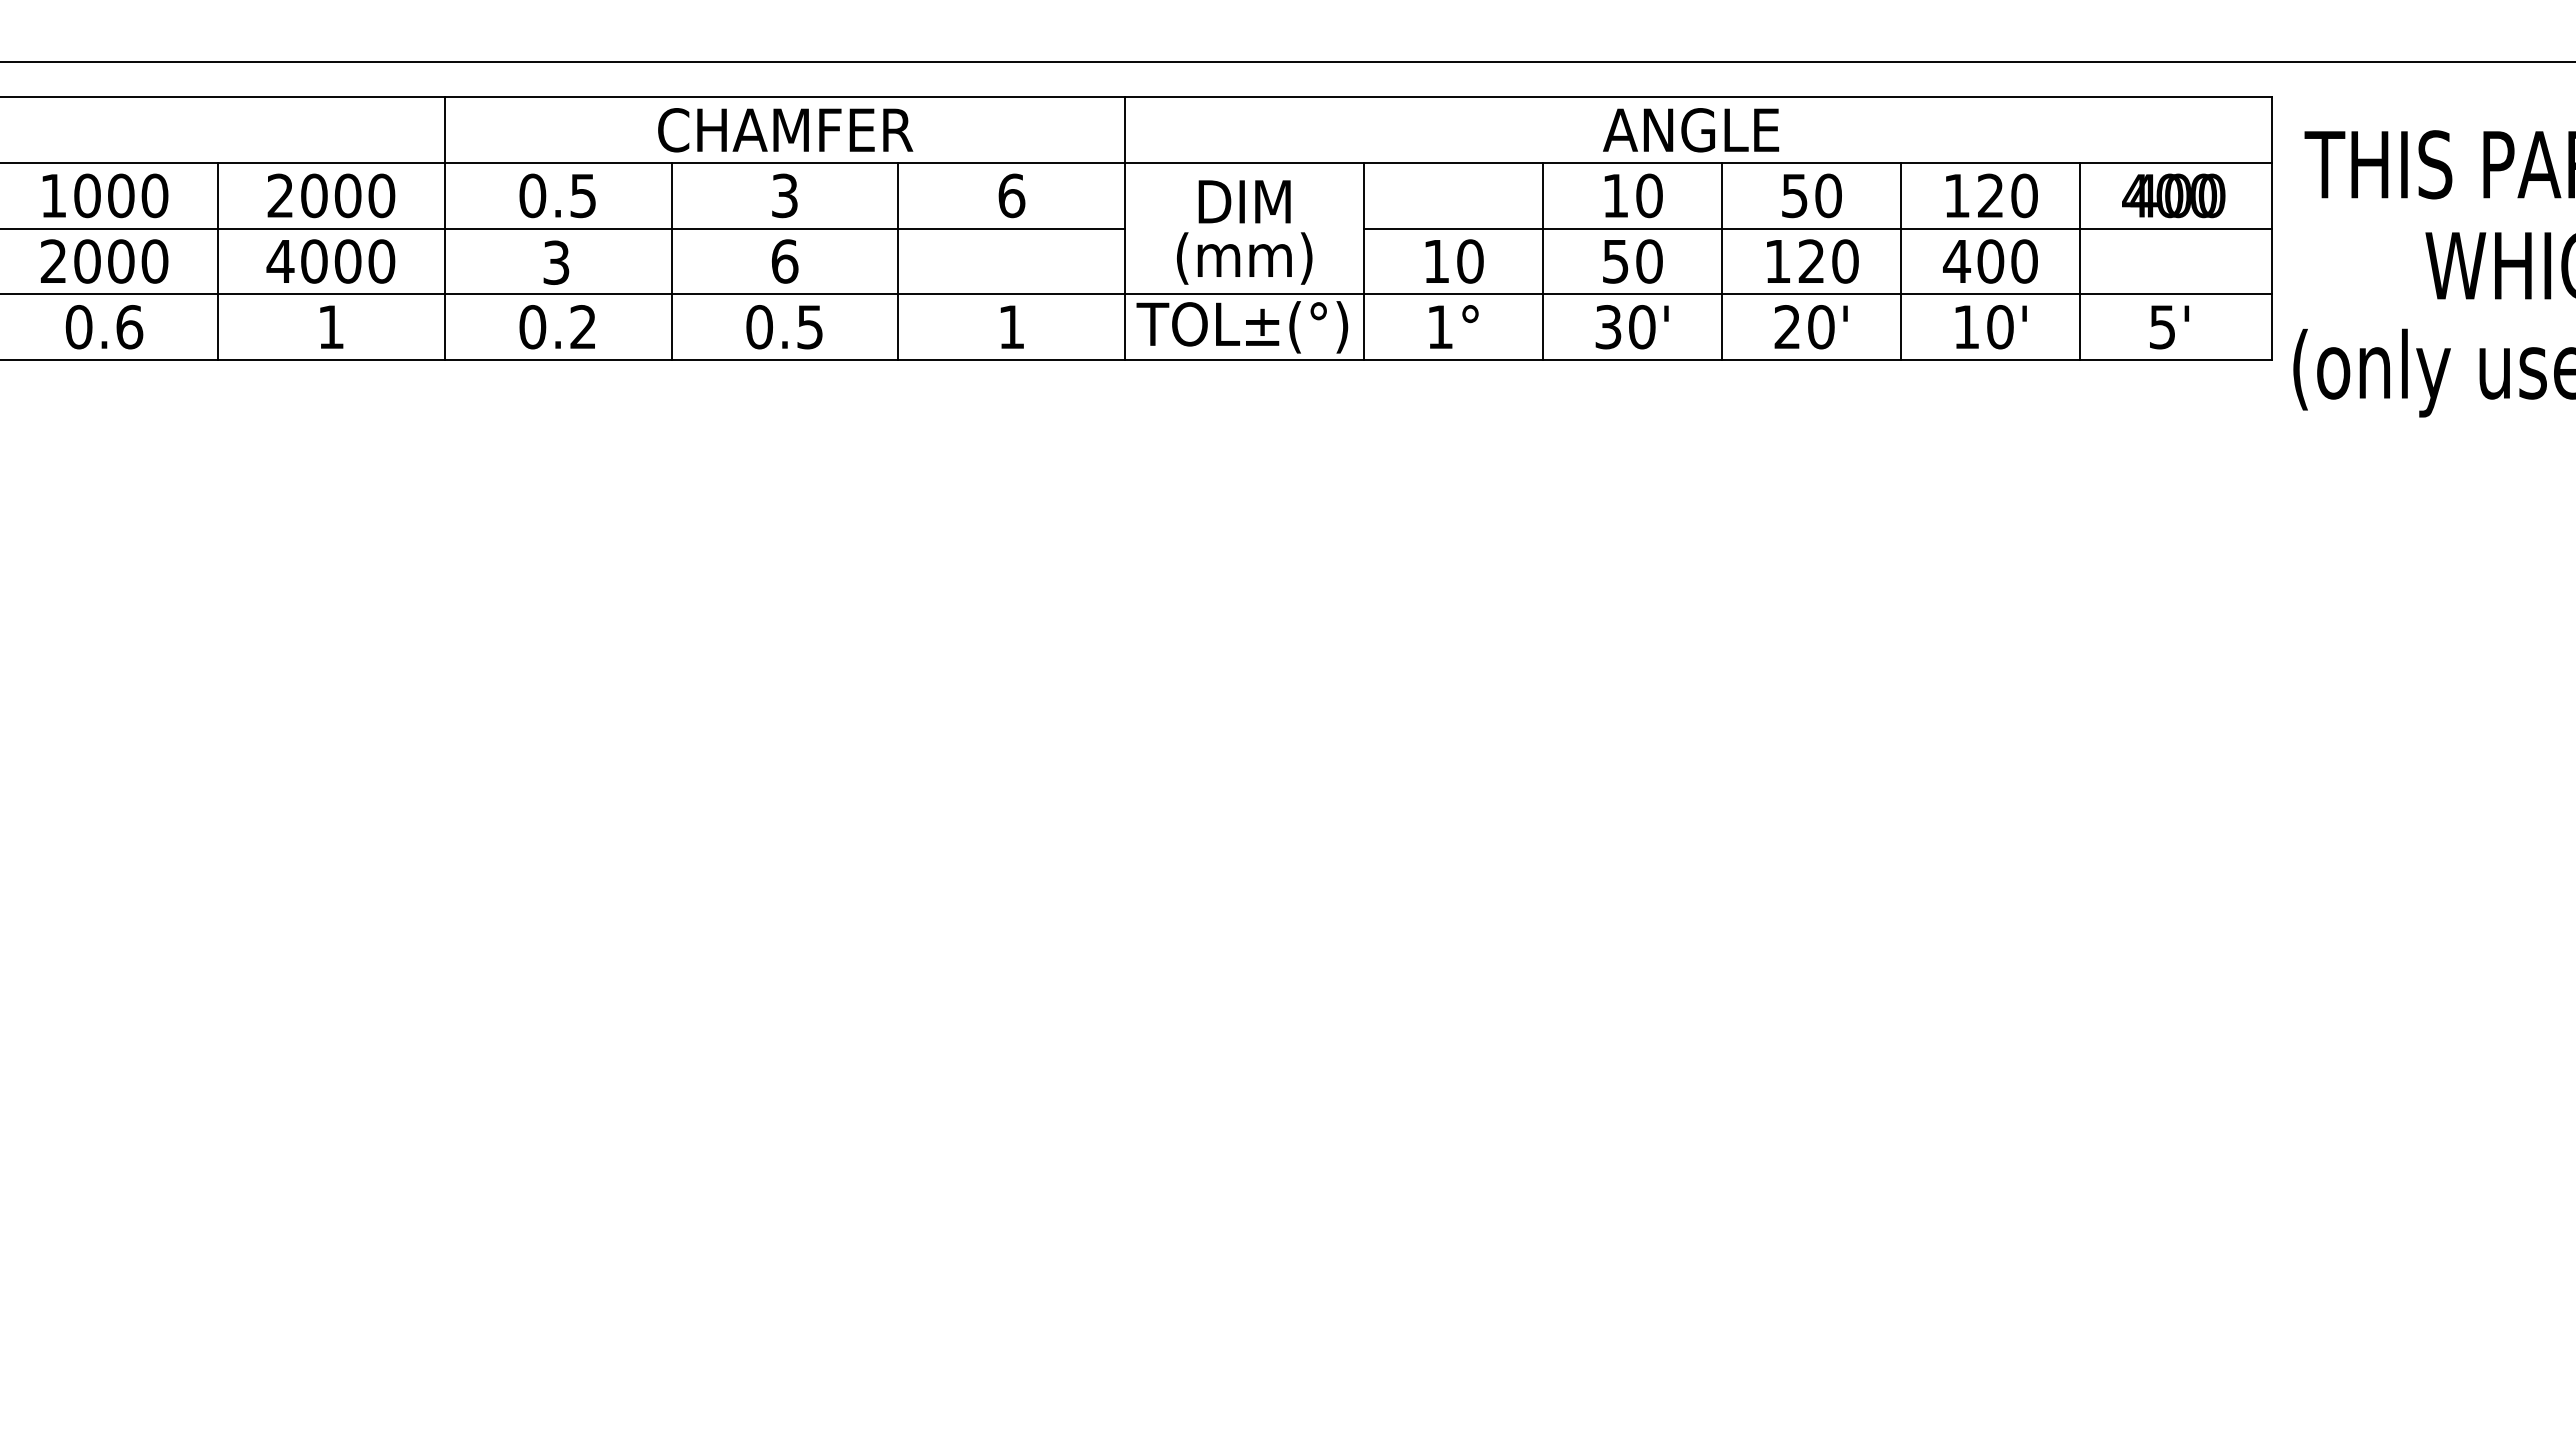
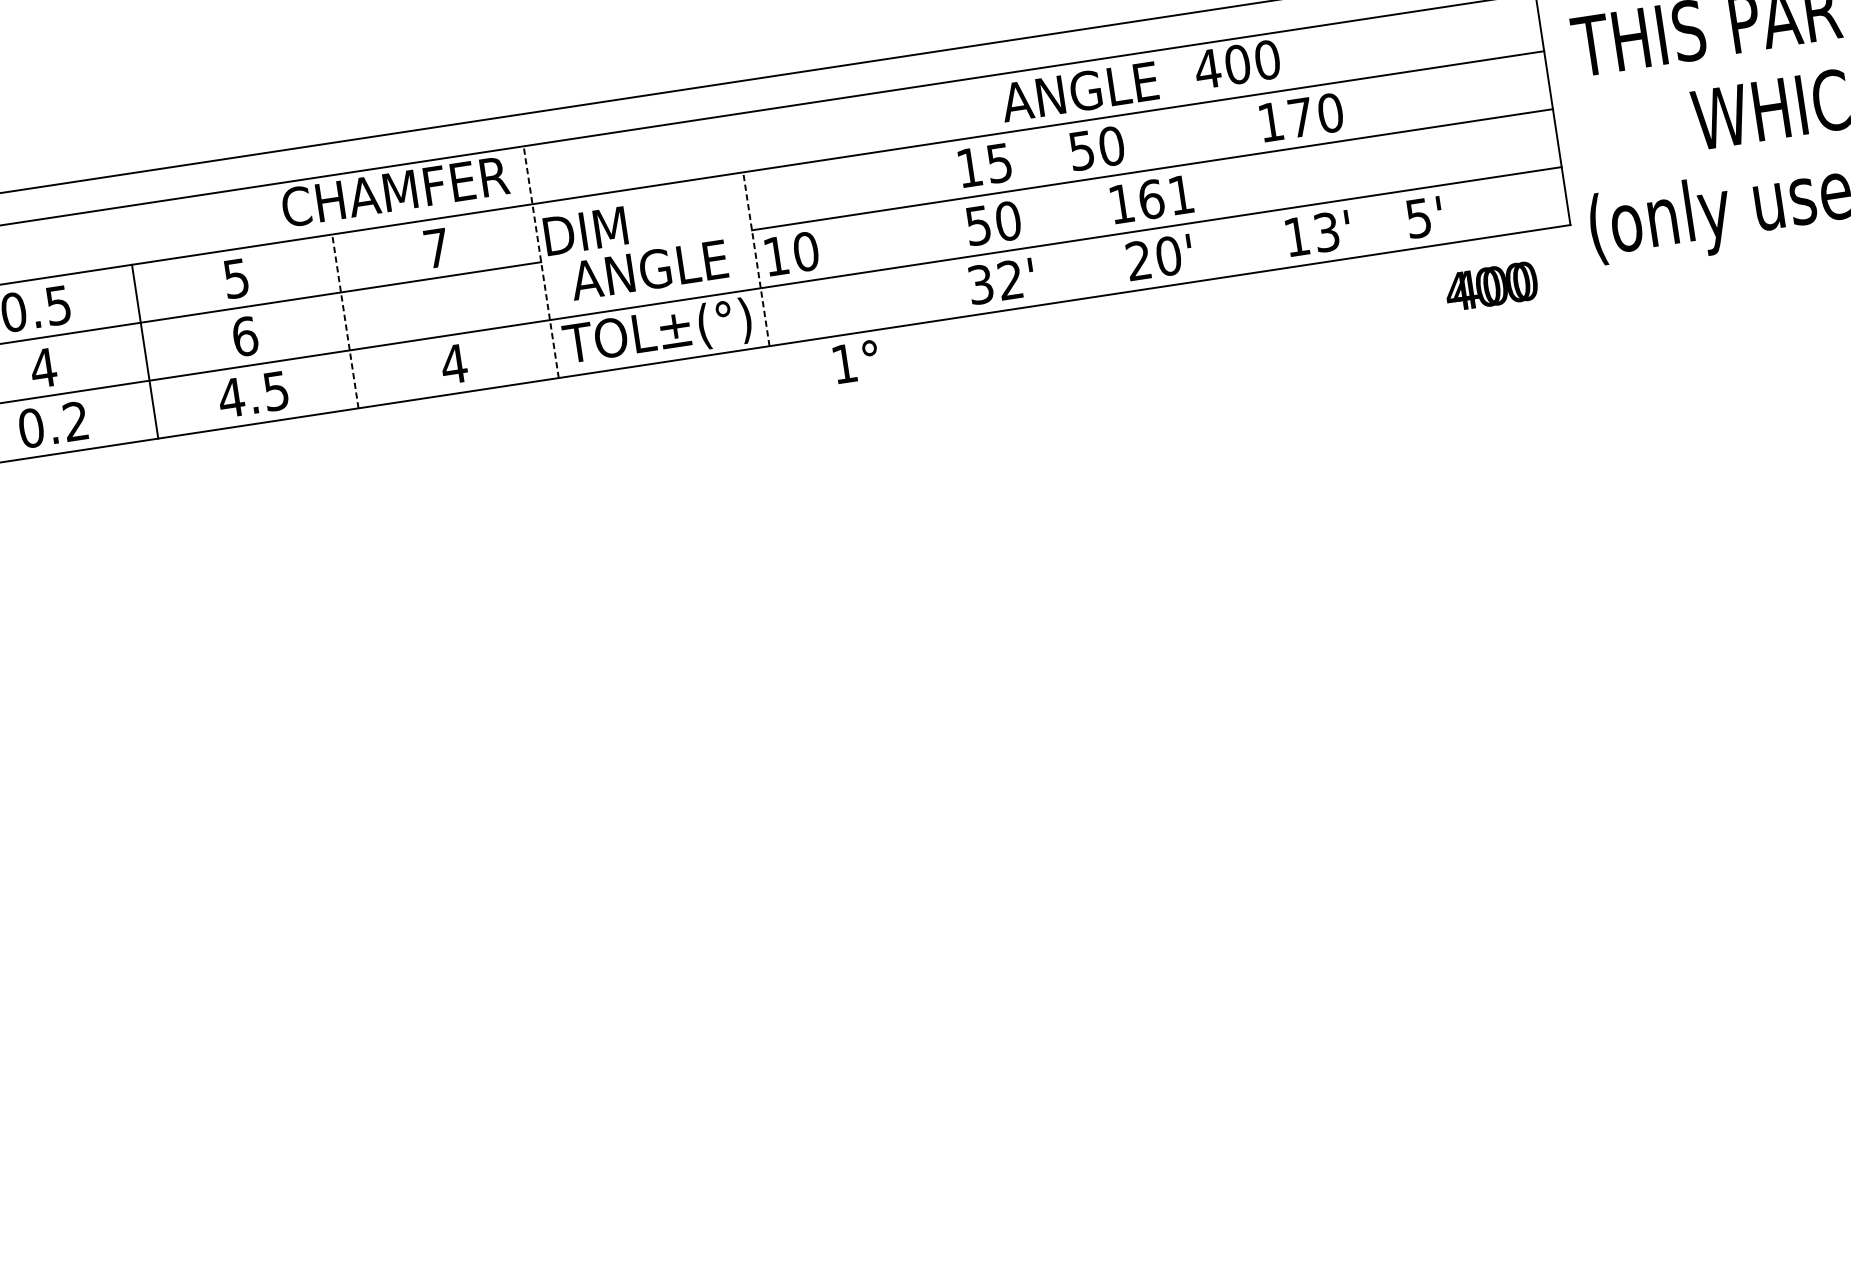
text: (785, 130) -> (395, 191), moved
text: (1691, 130) -> (1079, 92), moved
text: (784, 195) -> (235, 278), 3 -> 5
text: (1011, 195) -> (436, 248), 6 -> 7
text: (1649, 195) -> (999, 162), 10 -> 15
text: (1811, 195) -> (1096, 148), moved
text: (1990, 195) -> (1300, 117), 120 -> 170
text: (2173, 195) -> (1491, 286), moved
text: (1244, 201) -> (585, 230), moved
line: (1125, 228) -> (541, 261), solid -> dashed
text: (1243, 258) -> (649, 272), (mm) -> ANGLE
line: (898, 261) -> (345, 321), solid -> dashed
line: (1364, 261) -> (756, 259), solid -> dashed
text: (1454, 261) -> (792, 253), moved
line: (1543, 261) -> (914, 235), removed
line: (1722, 261) -> (1072, 211), removed
text: (1828, 261) -> (1166, 197), 120 -> 161
line: (1901, 261) -> (1230, 187), removed
text: (1990, 261) -> (1237, 64), moved
line: (2080, 261) -> (1388, 163), removed
text: (556, 262) -> (43, 367), 3 -> 4
text: (1011, 326) -> (453, 363), 1 -> 4
text: (1453, 326) -> (856, 361), moved
text: (759, 327) -> (231, 398), 0.5 -> 4.5
text: (1642, 327) -> (1010, 280), 30' -> 32'
text: (2000, 327) -> (1326, 232), 10' -> 13'
text: (2169, 327) -> (1424, 217), moved

